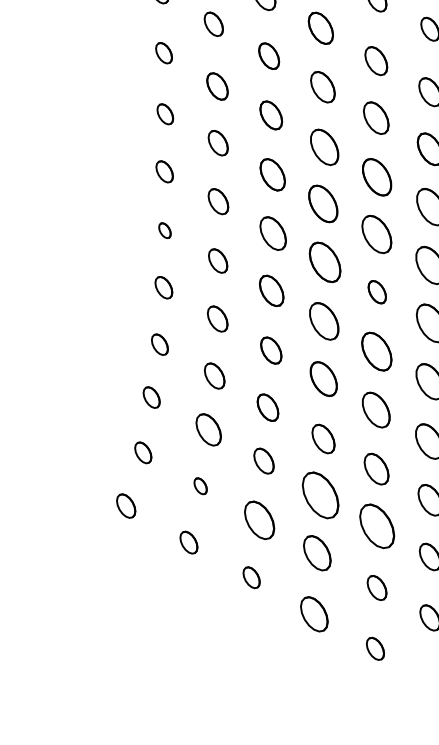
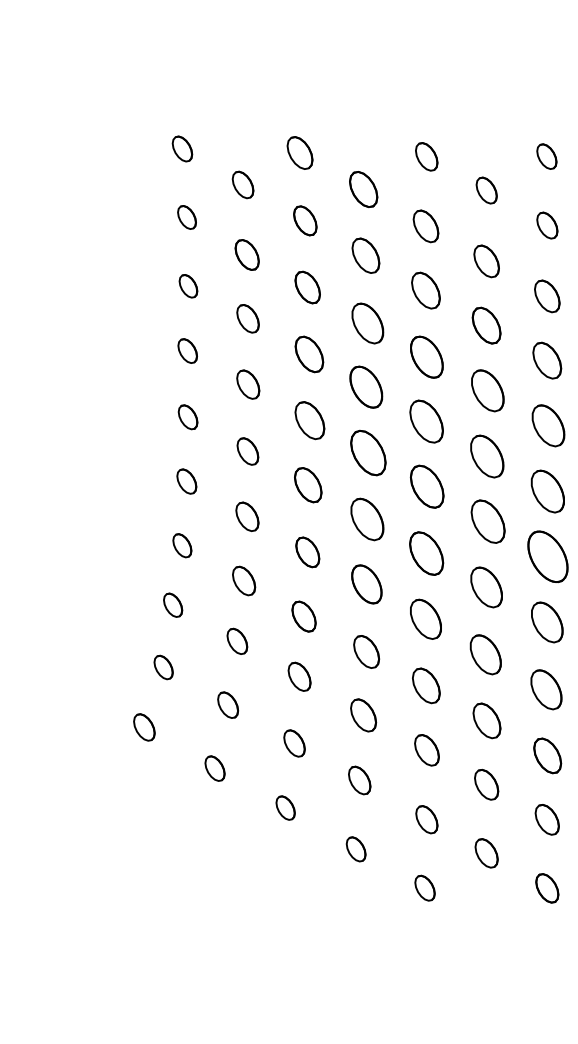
part: (164, 230) -> (187, 417), size x1.43
part: (376, 292) -> (426, 486), size x1.67
part: (208, 428) -> (237, 640), size x0.71
part: (200, 485) -> (228, 704), size x1.43
part: (320, 495) -> (363, 715), size x0.62
part: (259, 520) -> (294, 743), size x0.62
part: (376, 526) -> (426, 750), size x0.62
part: (317, 553) -> (359, 780), size x0.71
part: (313, 614) -> (355, 849), size x0.62

